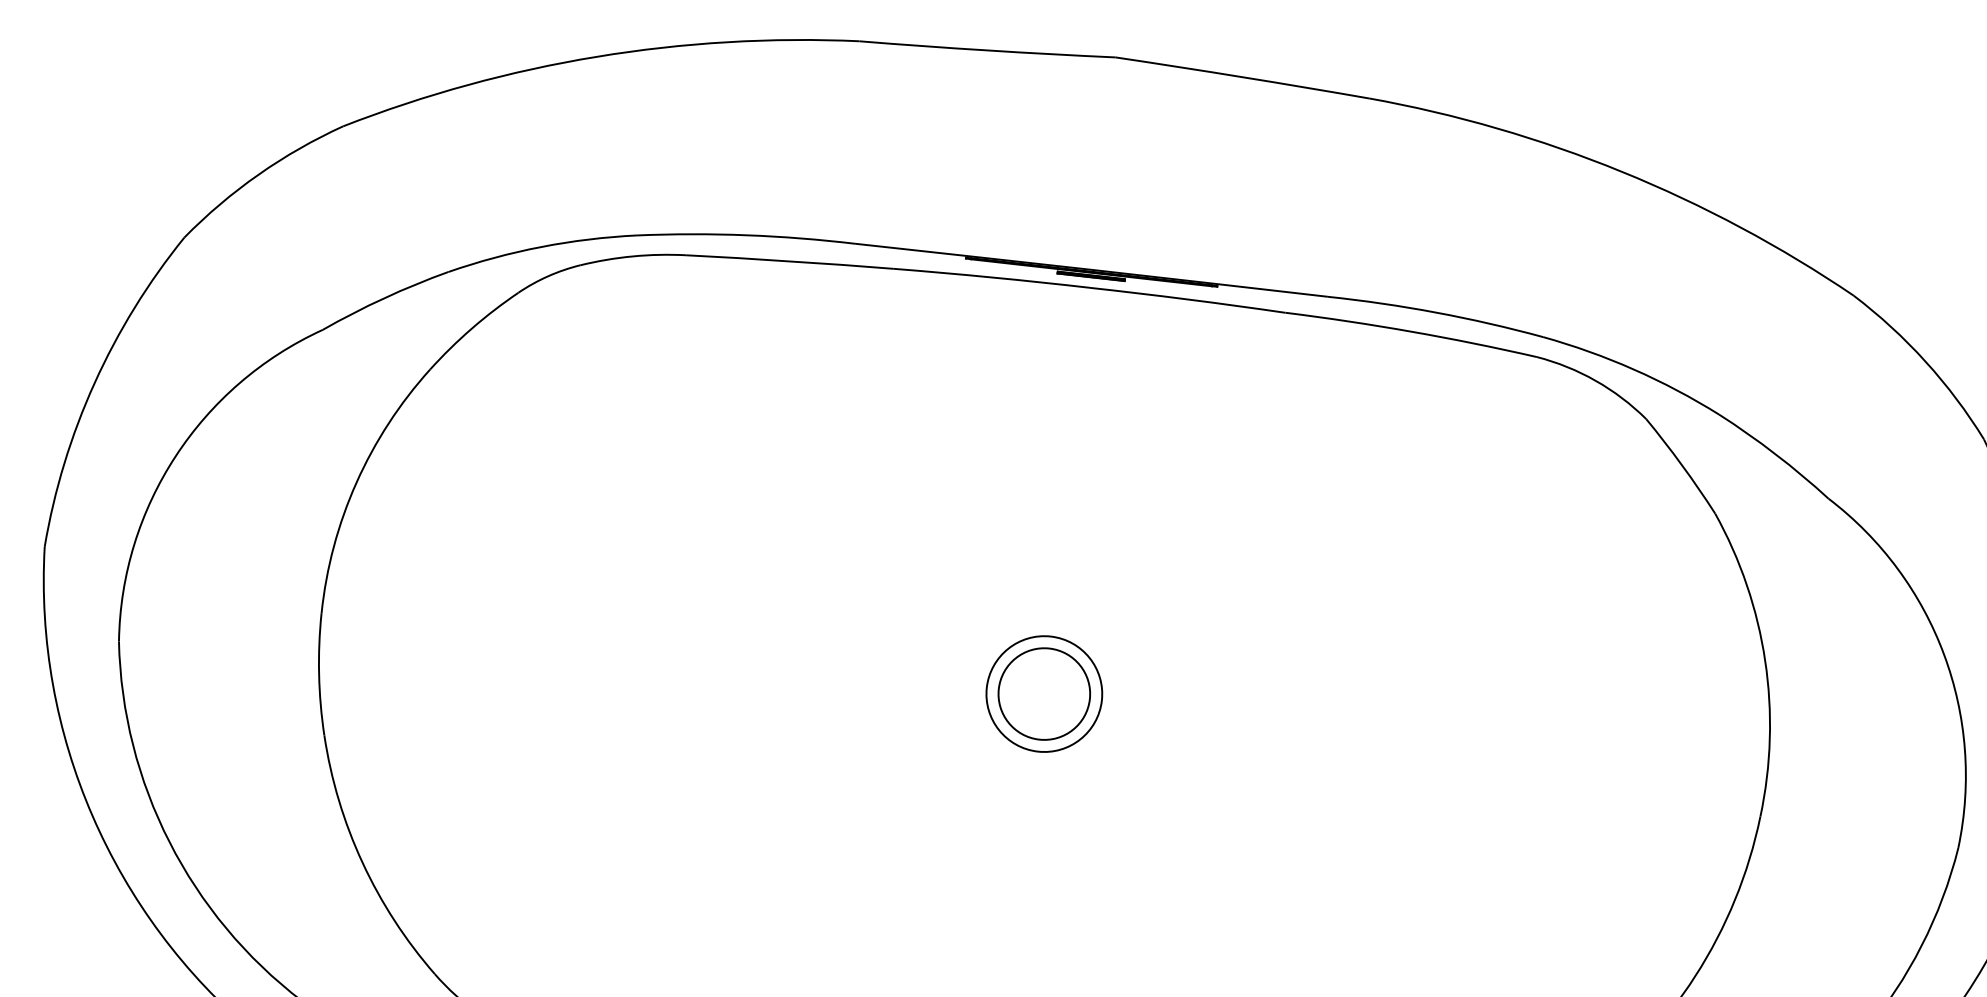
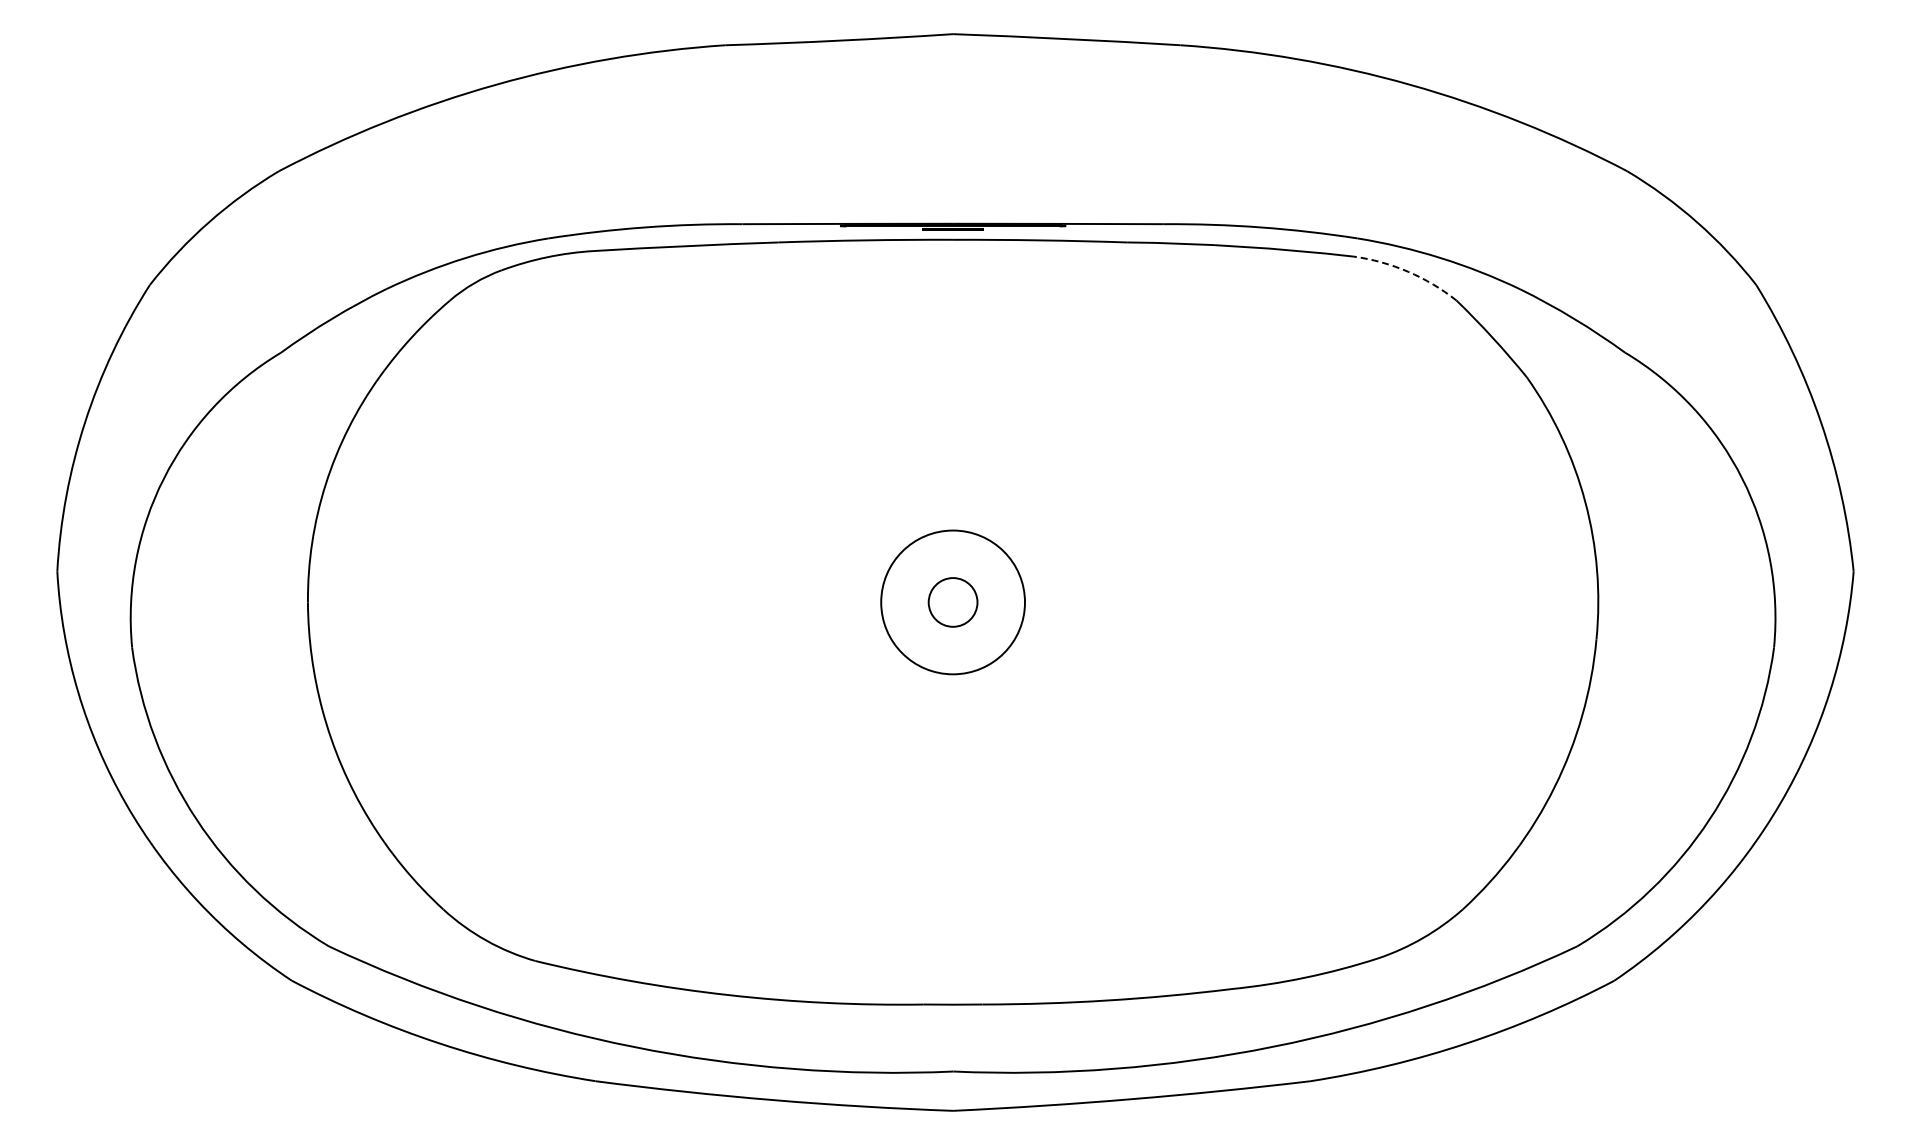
arc: (1596, 380) -> (1408, 271), solid -> dashed
circle: (1043, 694) -> (952, 602), size x0.6
circle: (1043, 694) -> (952, 602), size x1.4

